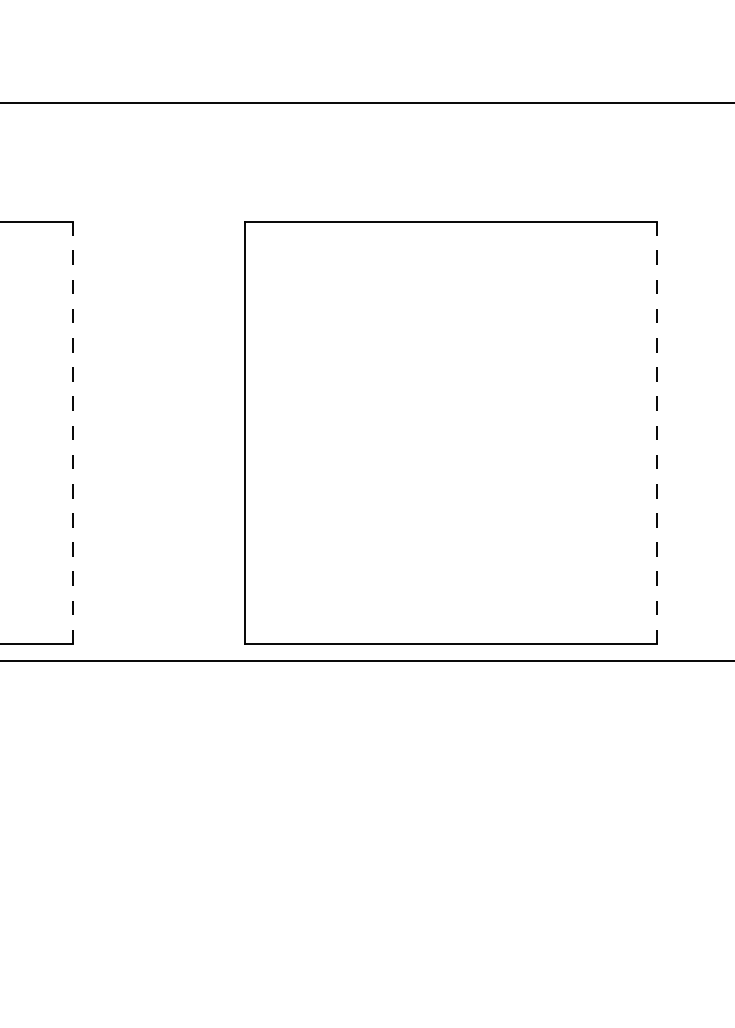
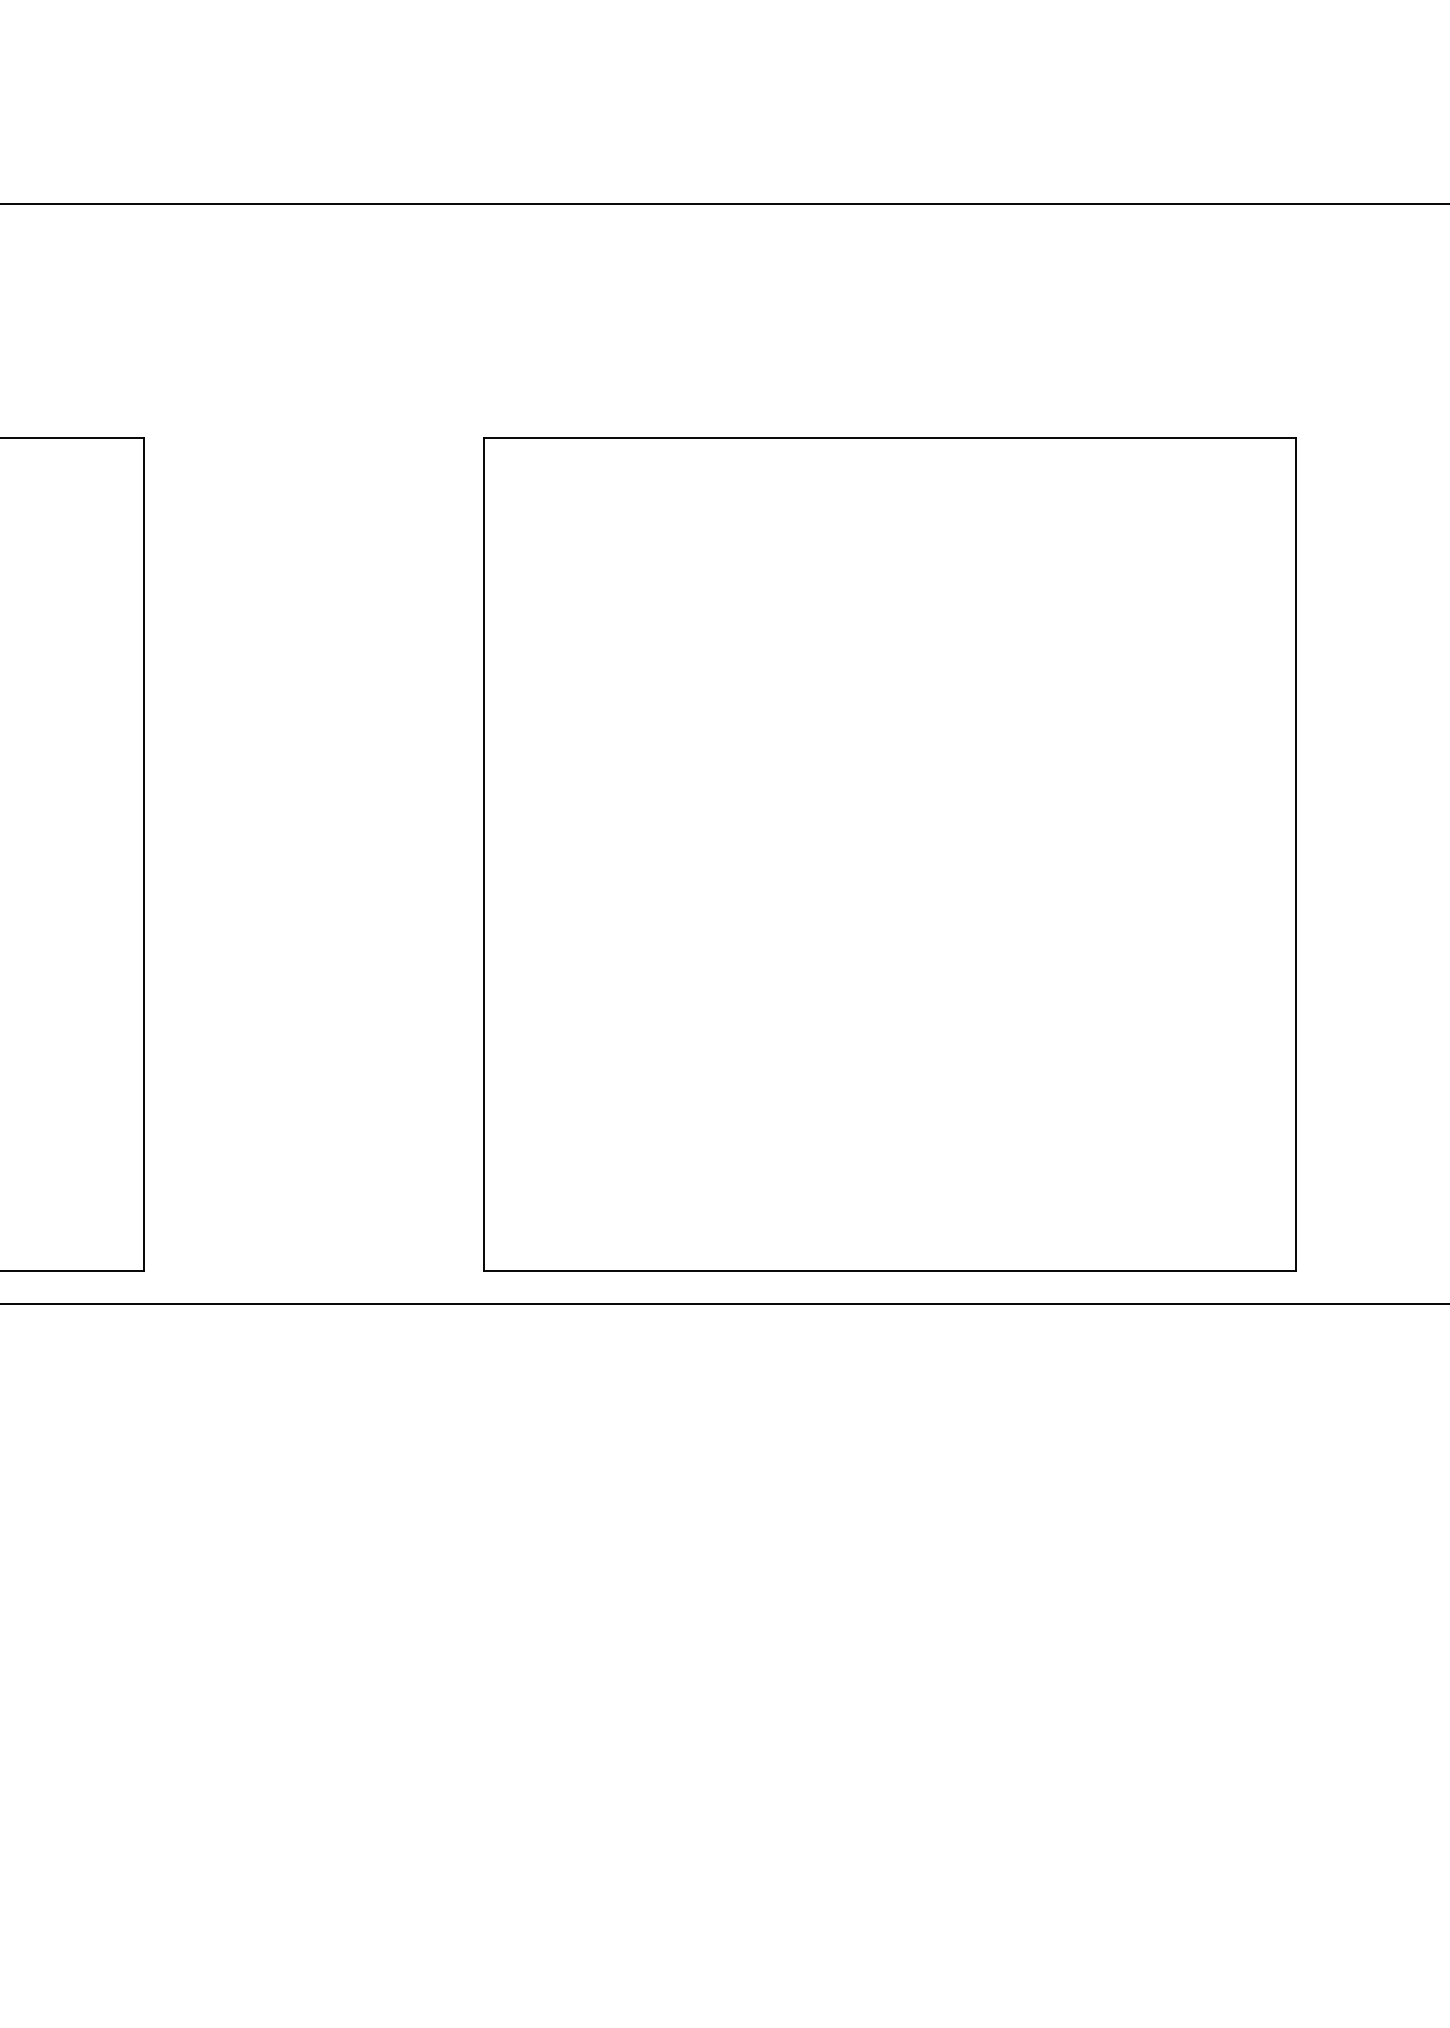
line: (73, 432) -> (144, 853), dashed -> solid
line: (656, 432) -> (1295, 853), dashed -> solid

